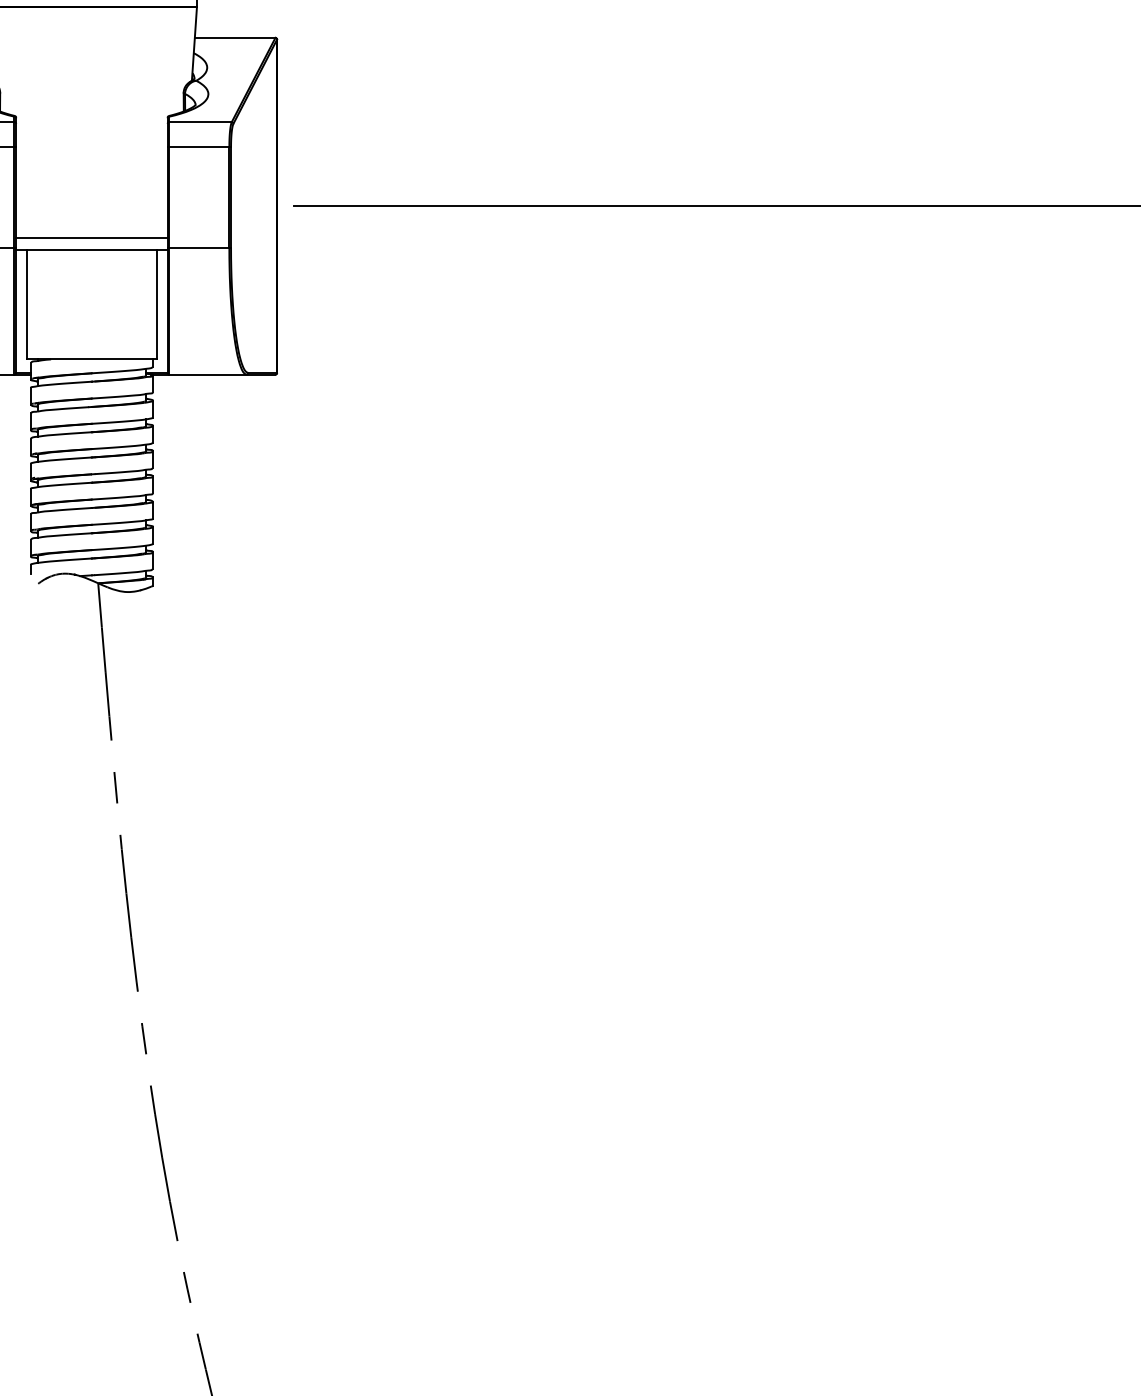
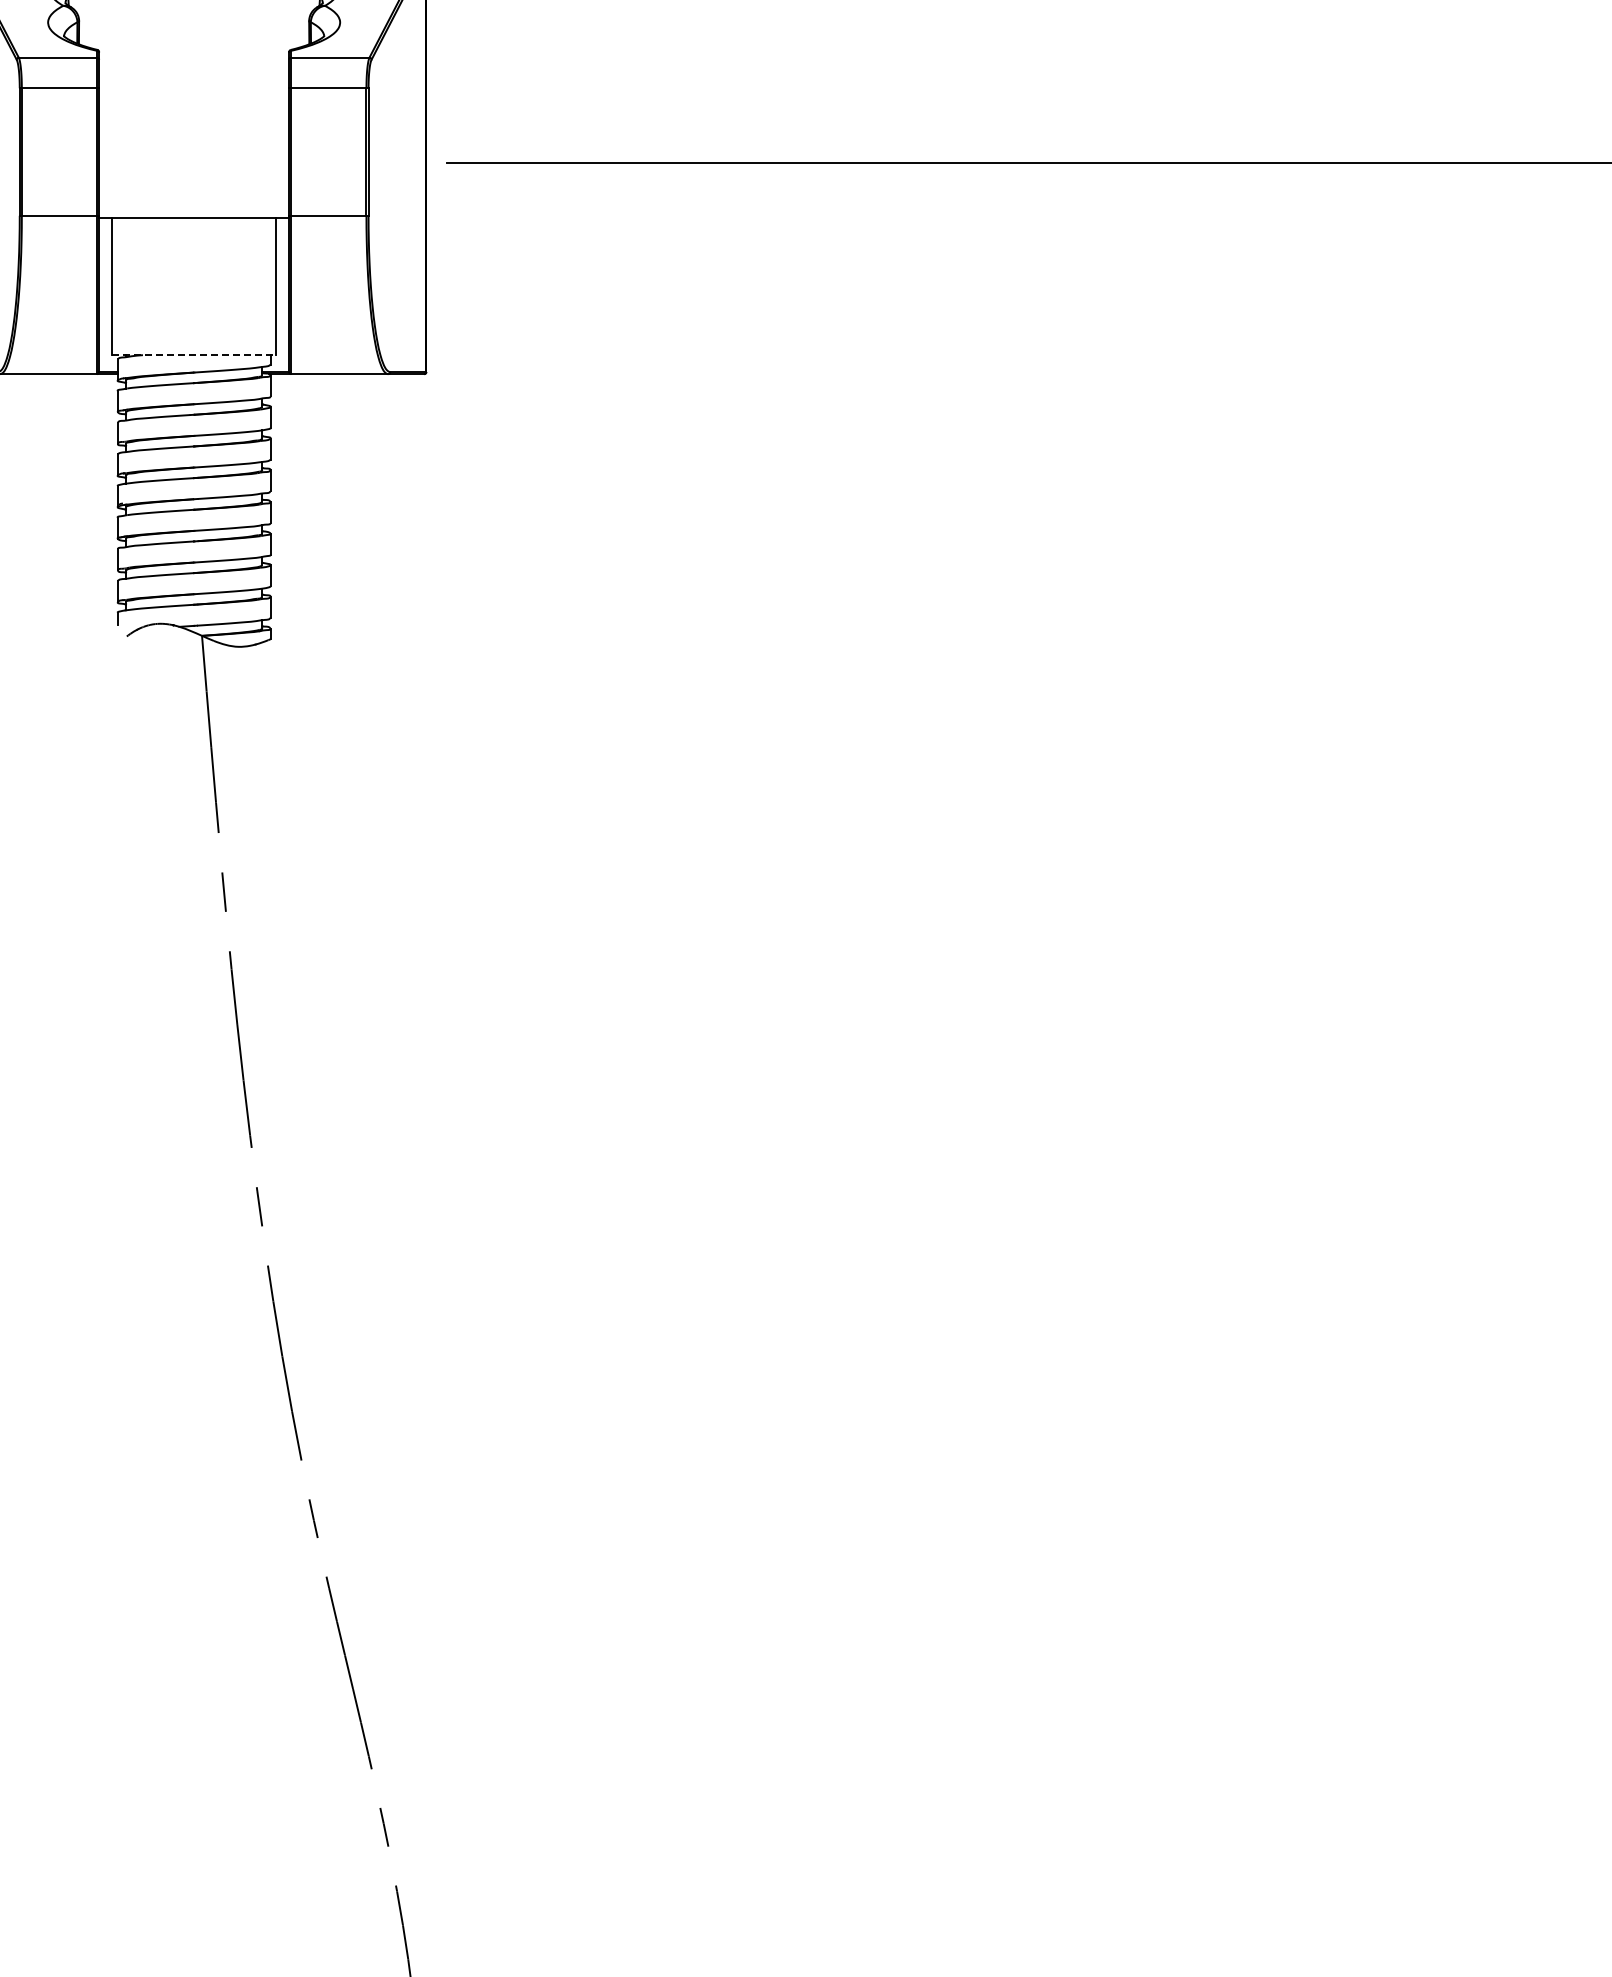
line: (92, 238) -> (194, 203), removed
line: (92, 359) -> (194, 355), solid -> dashed

